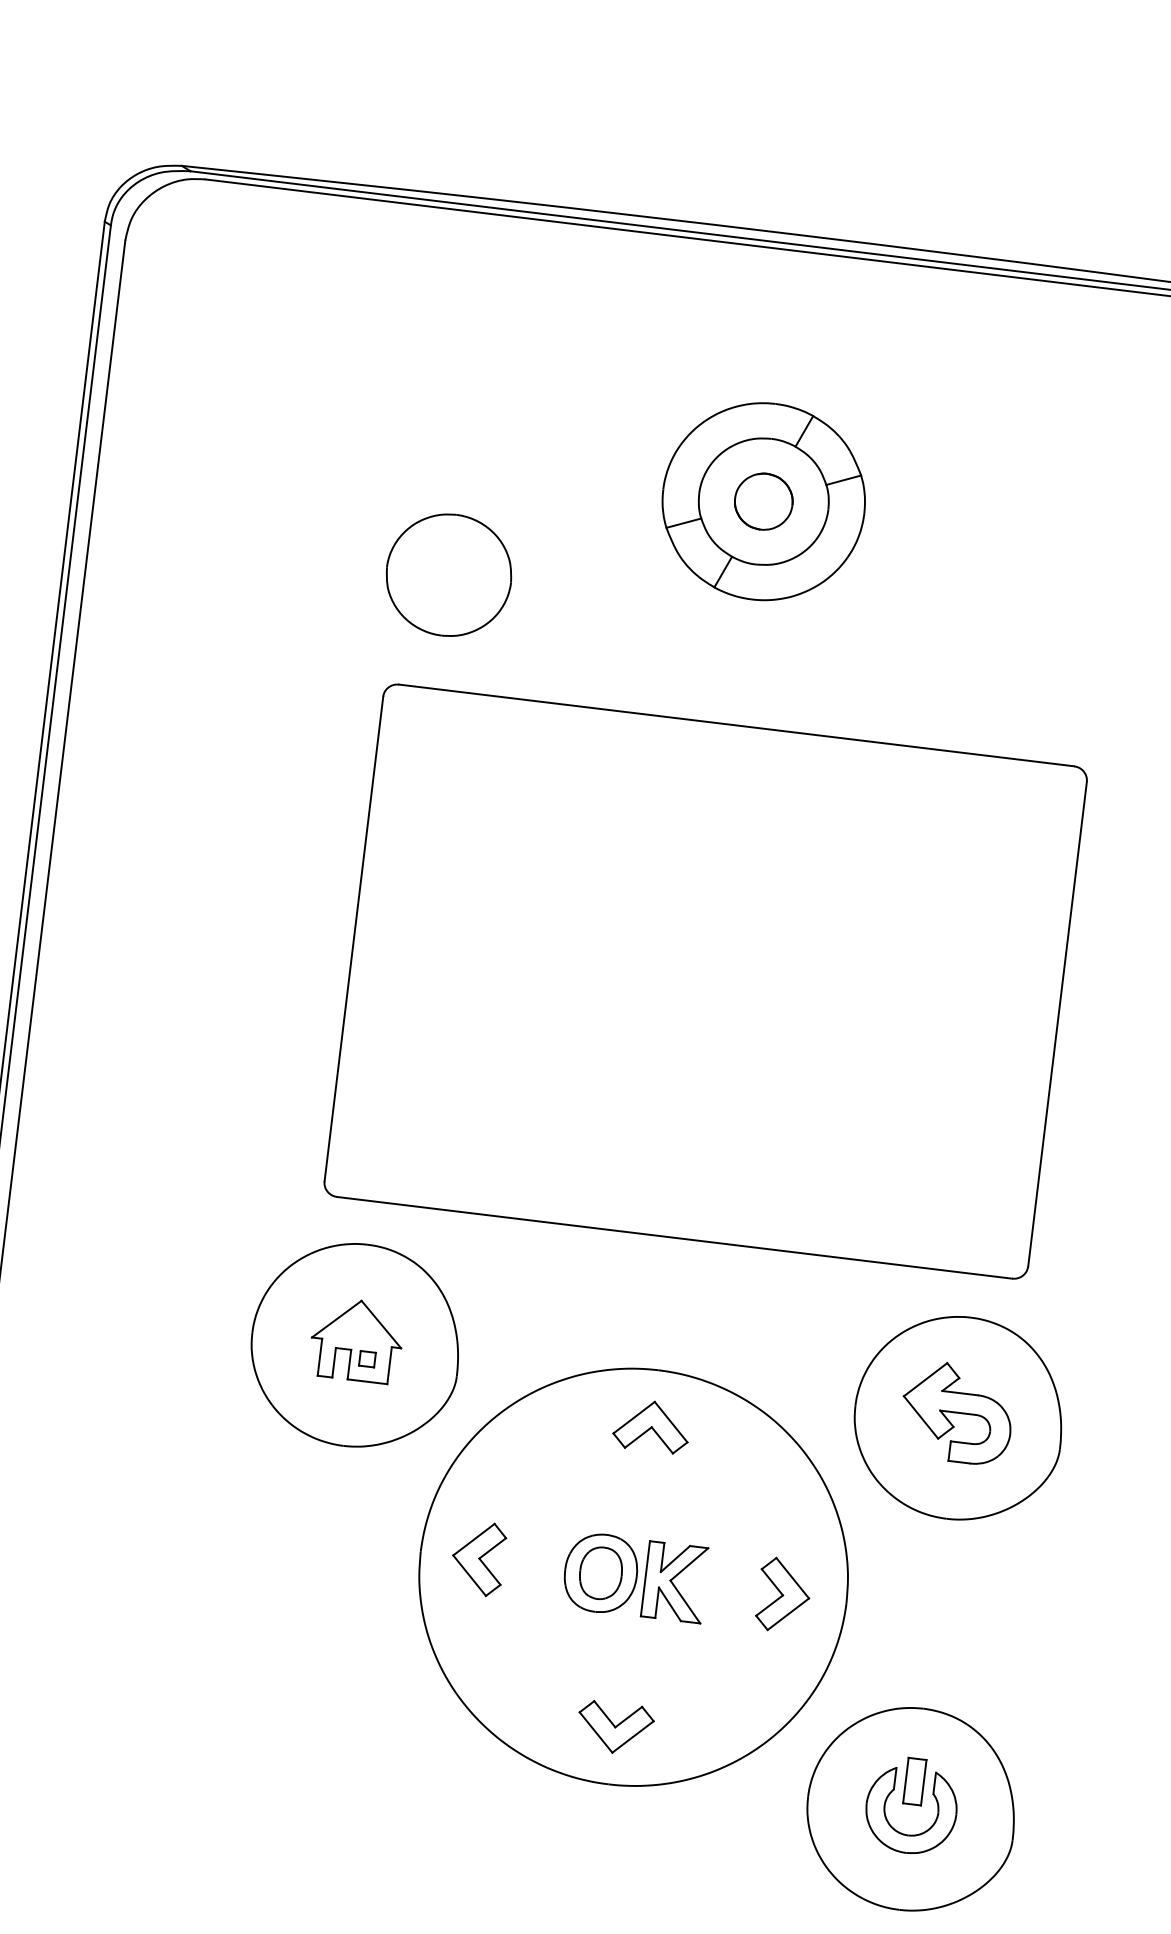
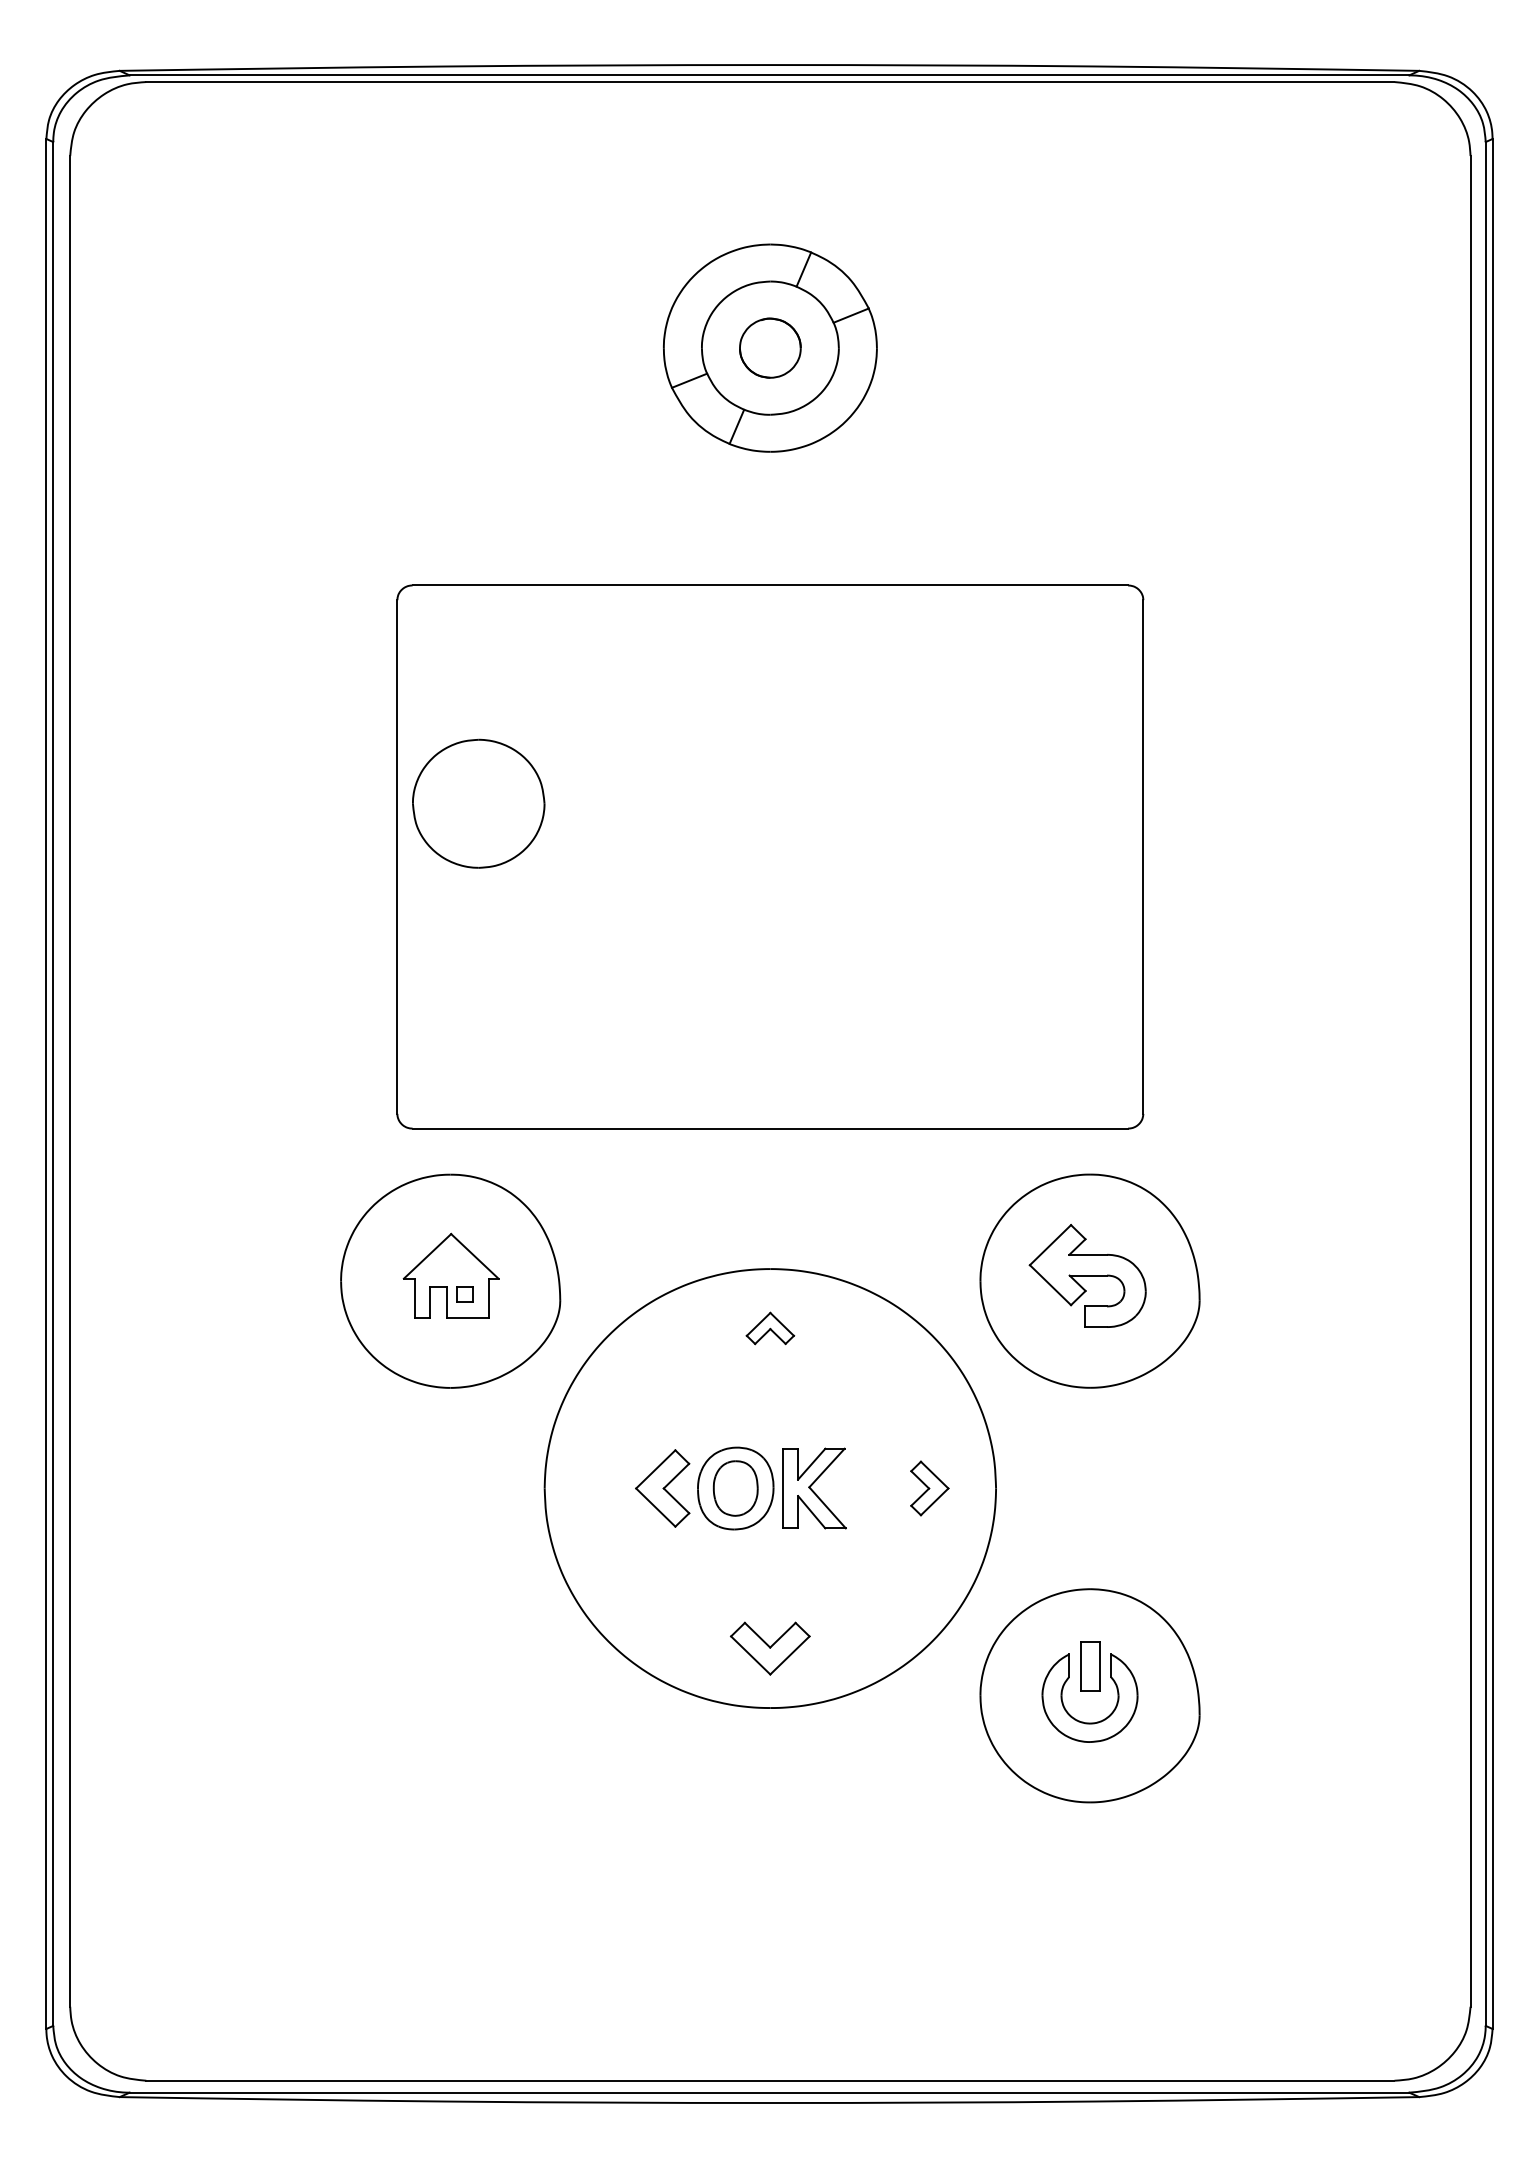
part: (448, 574) -> (478, 803), moved
part: (652, 1426) -> (770, 1328), size x0.6
part: (478, 1558) -> (662, 1488), moved
part: (783, 1595) -> (929, 1488), size x0.7

